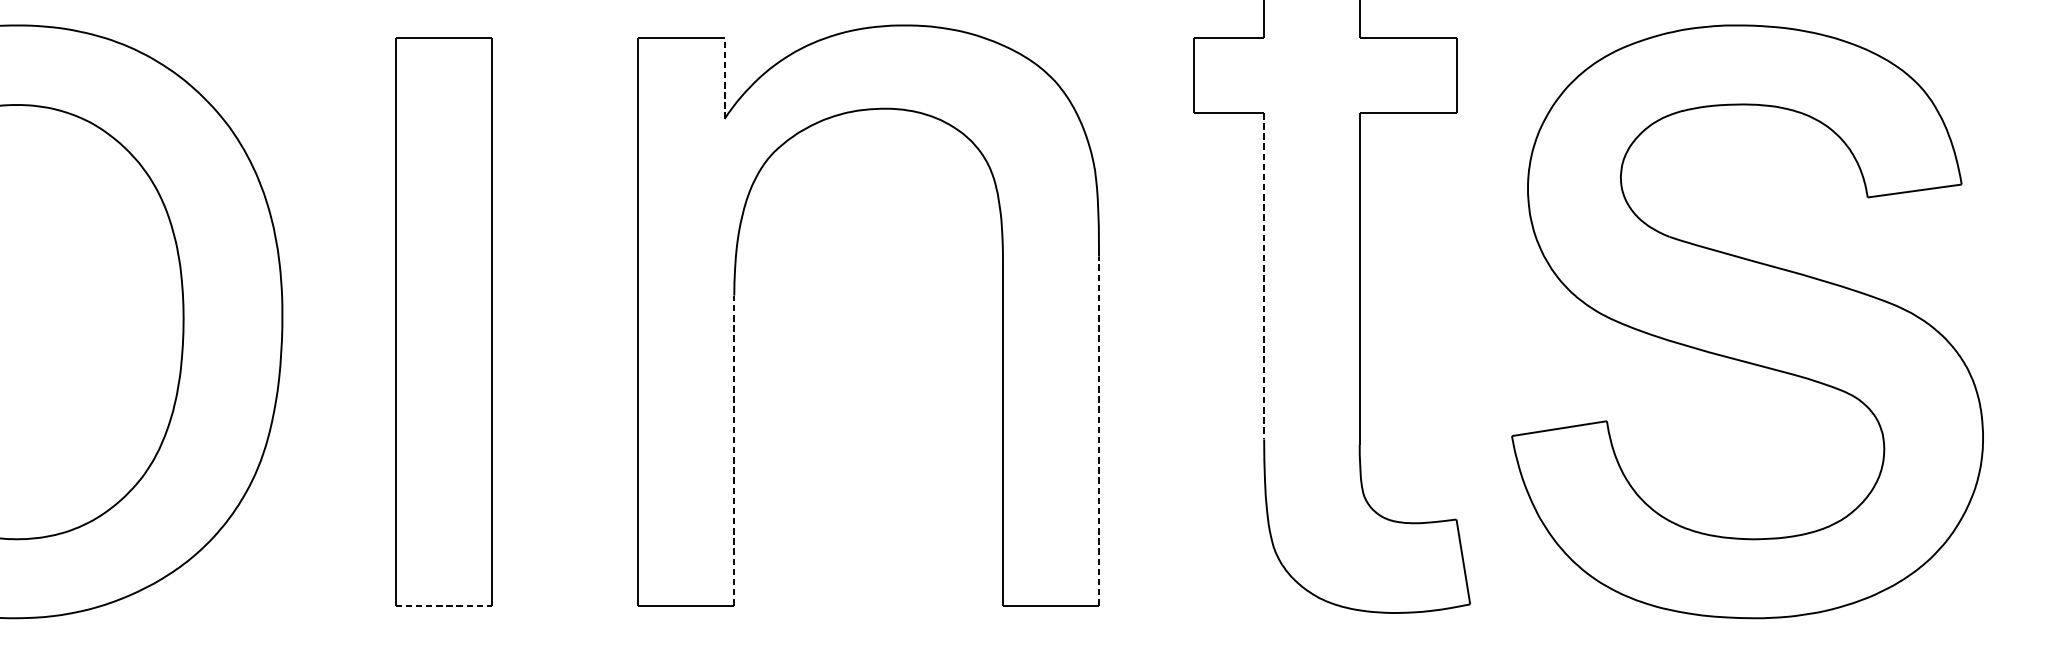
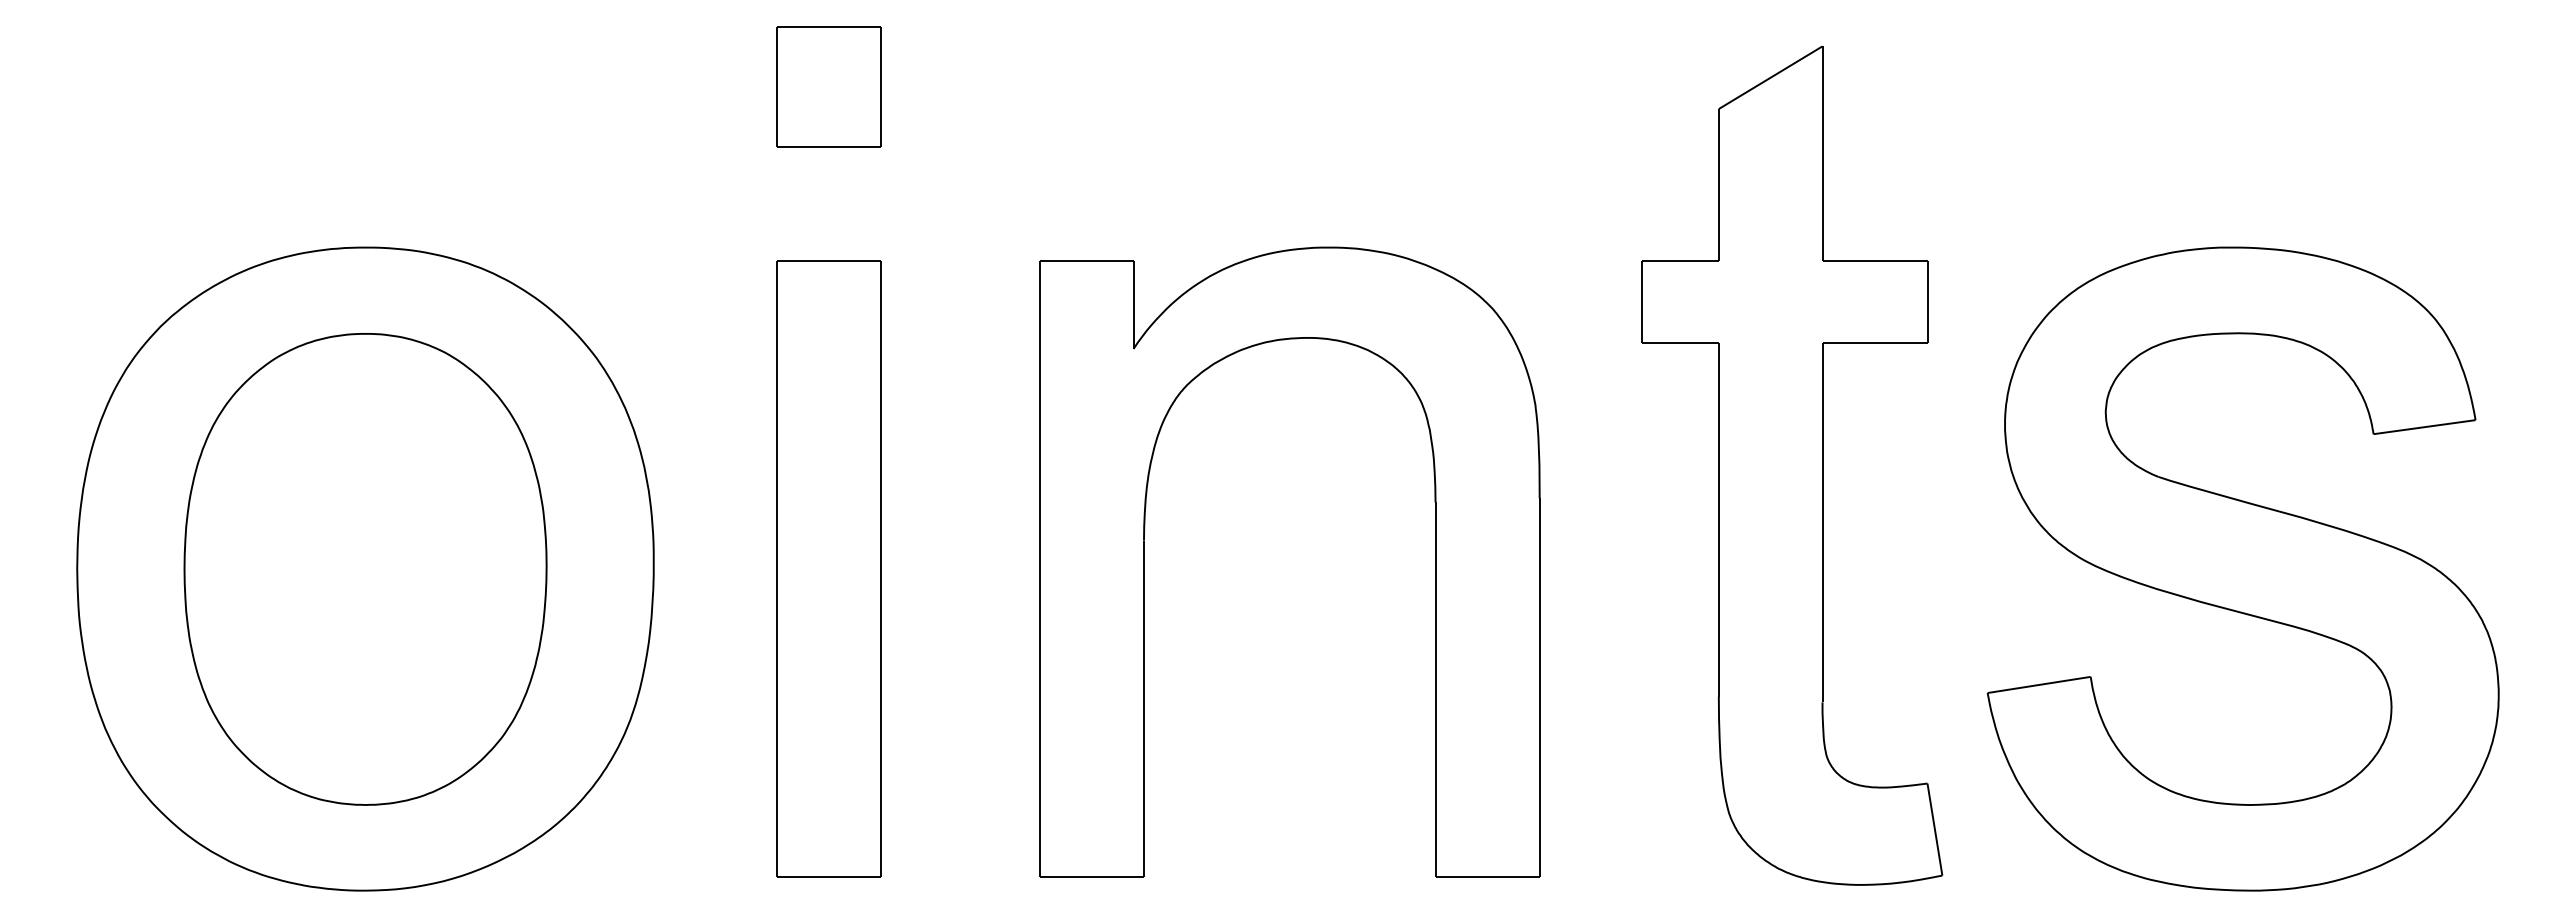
line: (724, 78) -> (1133, 305), dashed -> solid
line: (1263, 277) -> (1718, 520), dashed -> solid
line: (1098, 430) -> (1539, 687), dashed -> solid
line: (733, 450) -> (1143, 708), dashed -> solid
line: (444, 605) -> (829, 876), dashed -> solid

